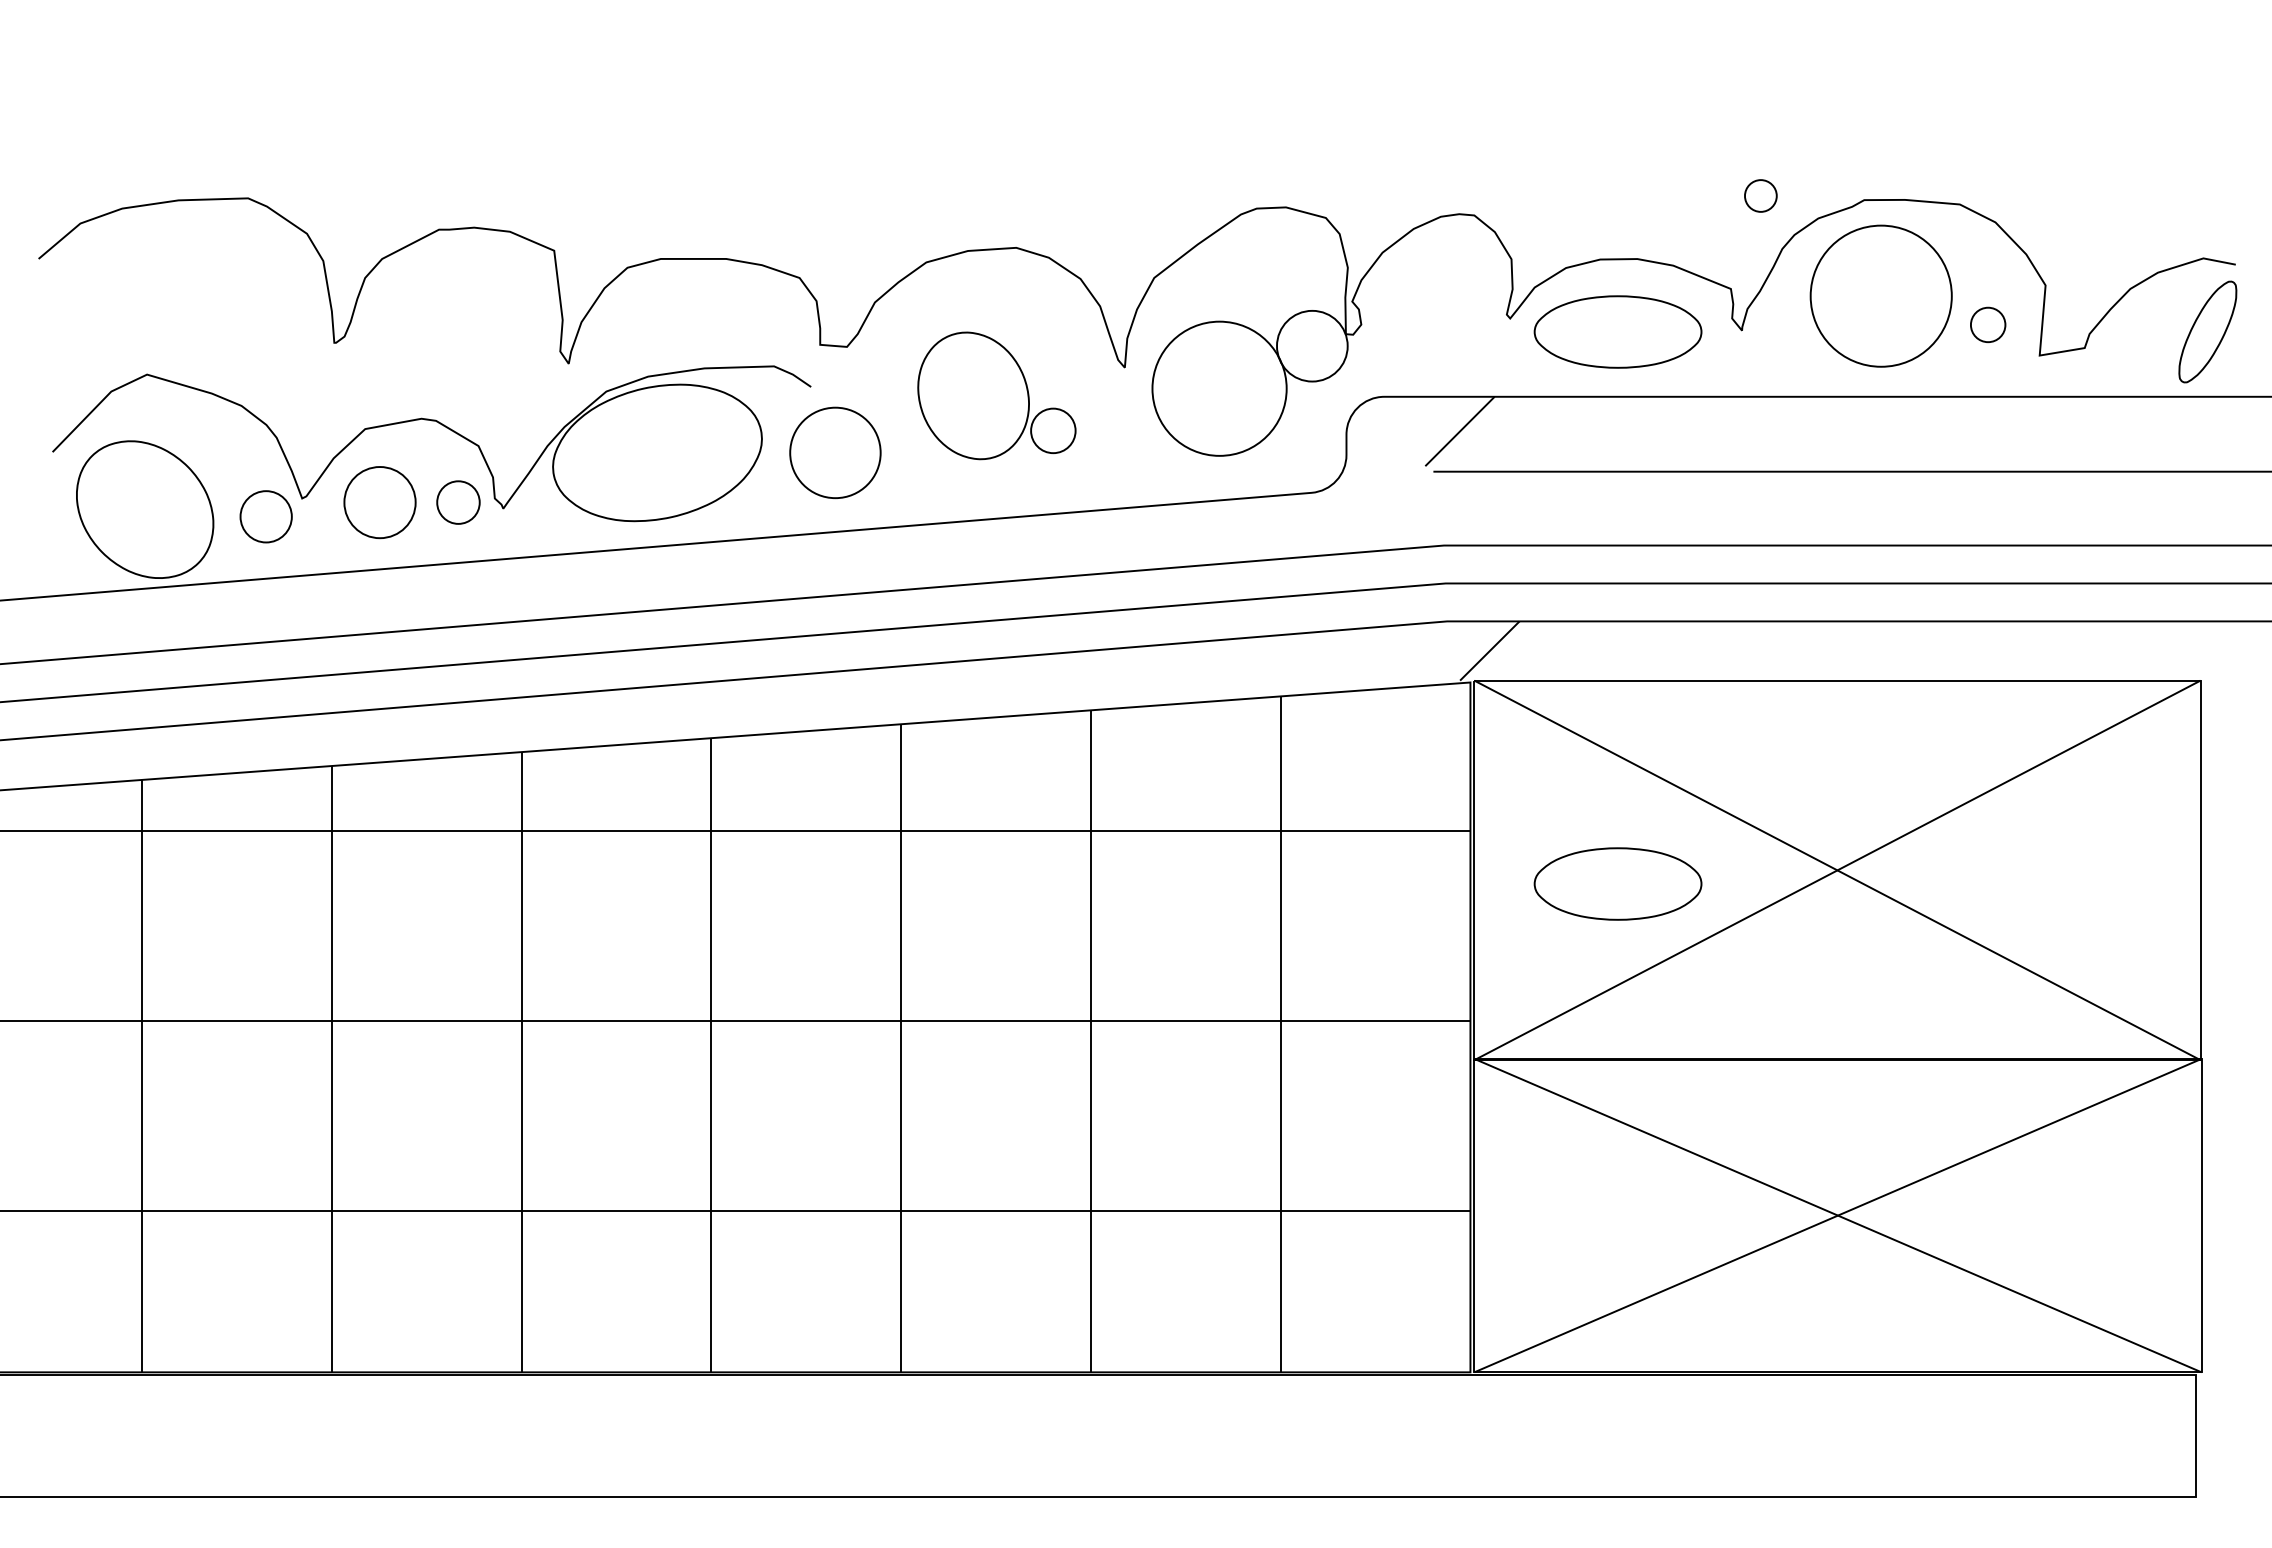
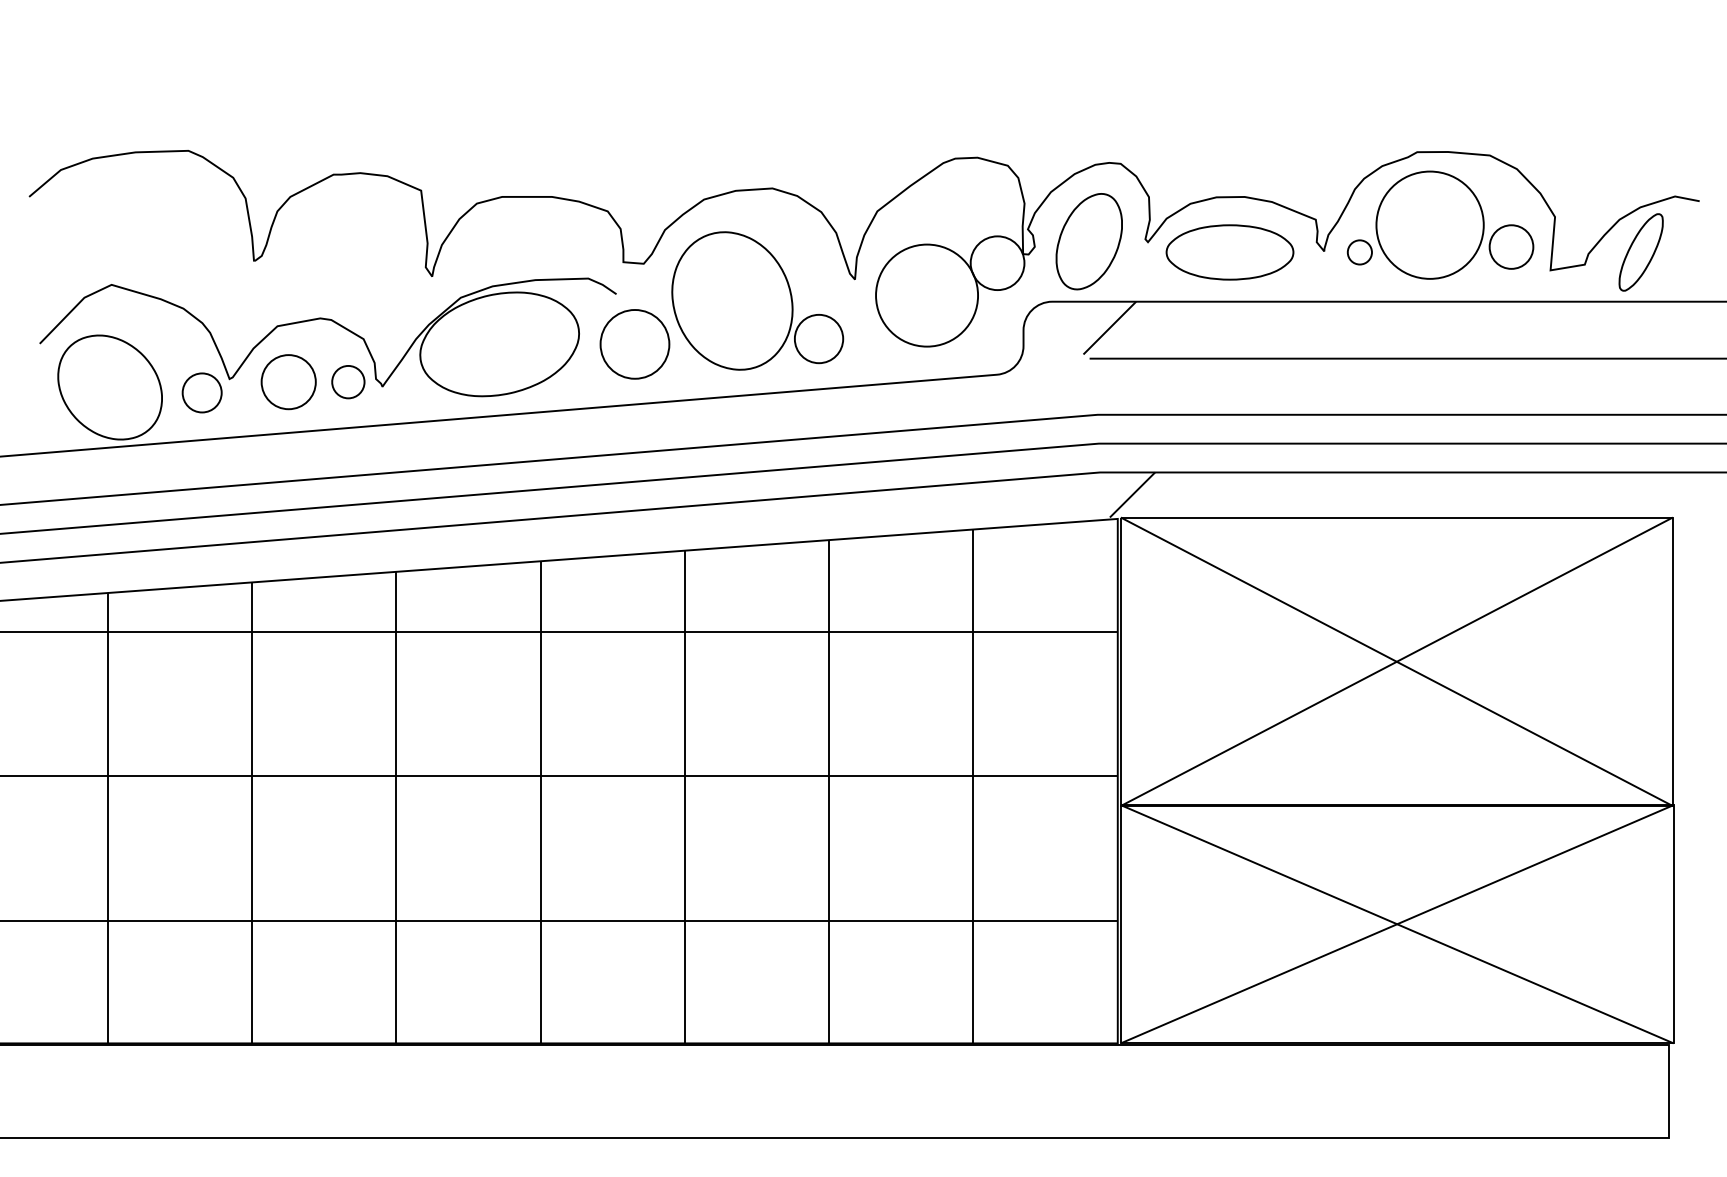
part: (1760, 195) -> (1359, 252), moved
part: (1432, 317) -> (1088, 241), added
part: (1987, 324) -> (1510, 246), size x1.67
part: (2207, 331) -> (1640, 252), moved
part: (996, 395) -> (757, 300), size x1.43
part: (1617, 883) -> (1229, 671), removed

